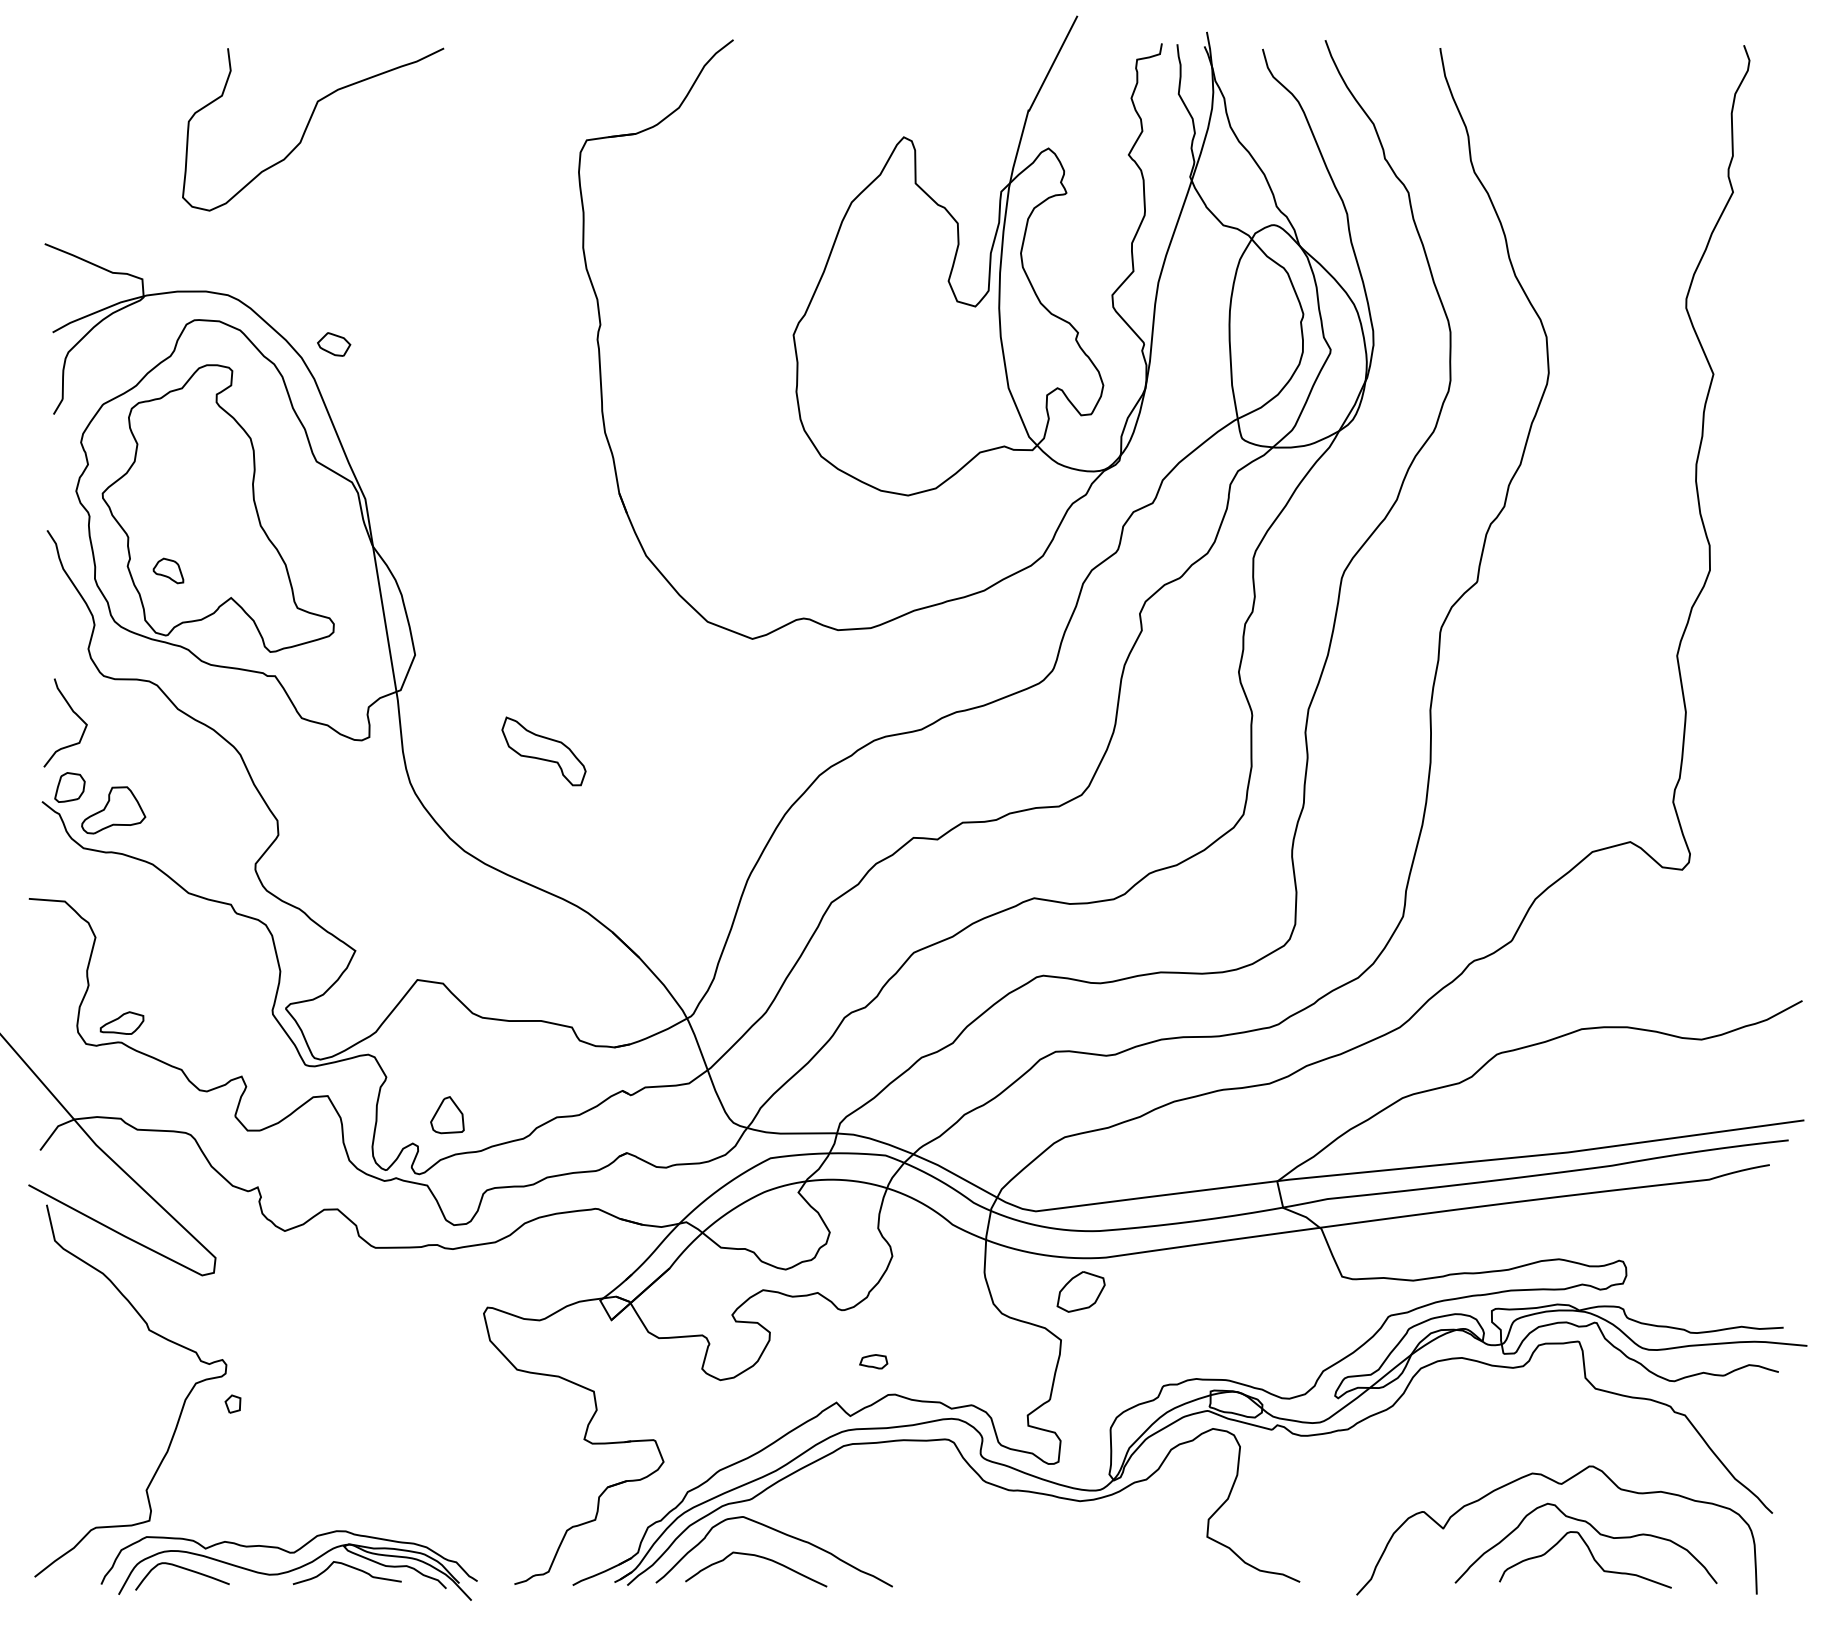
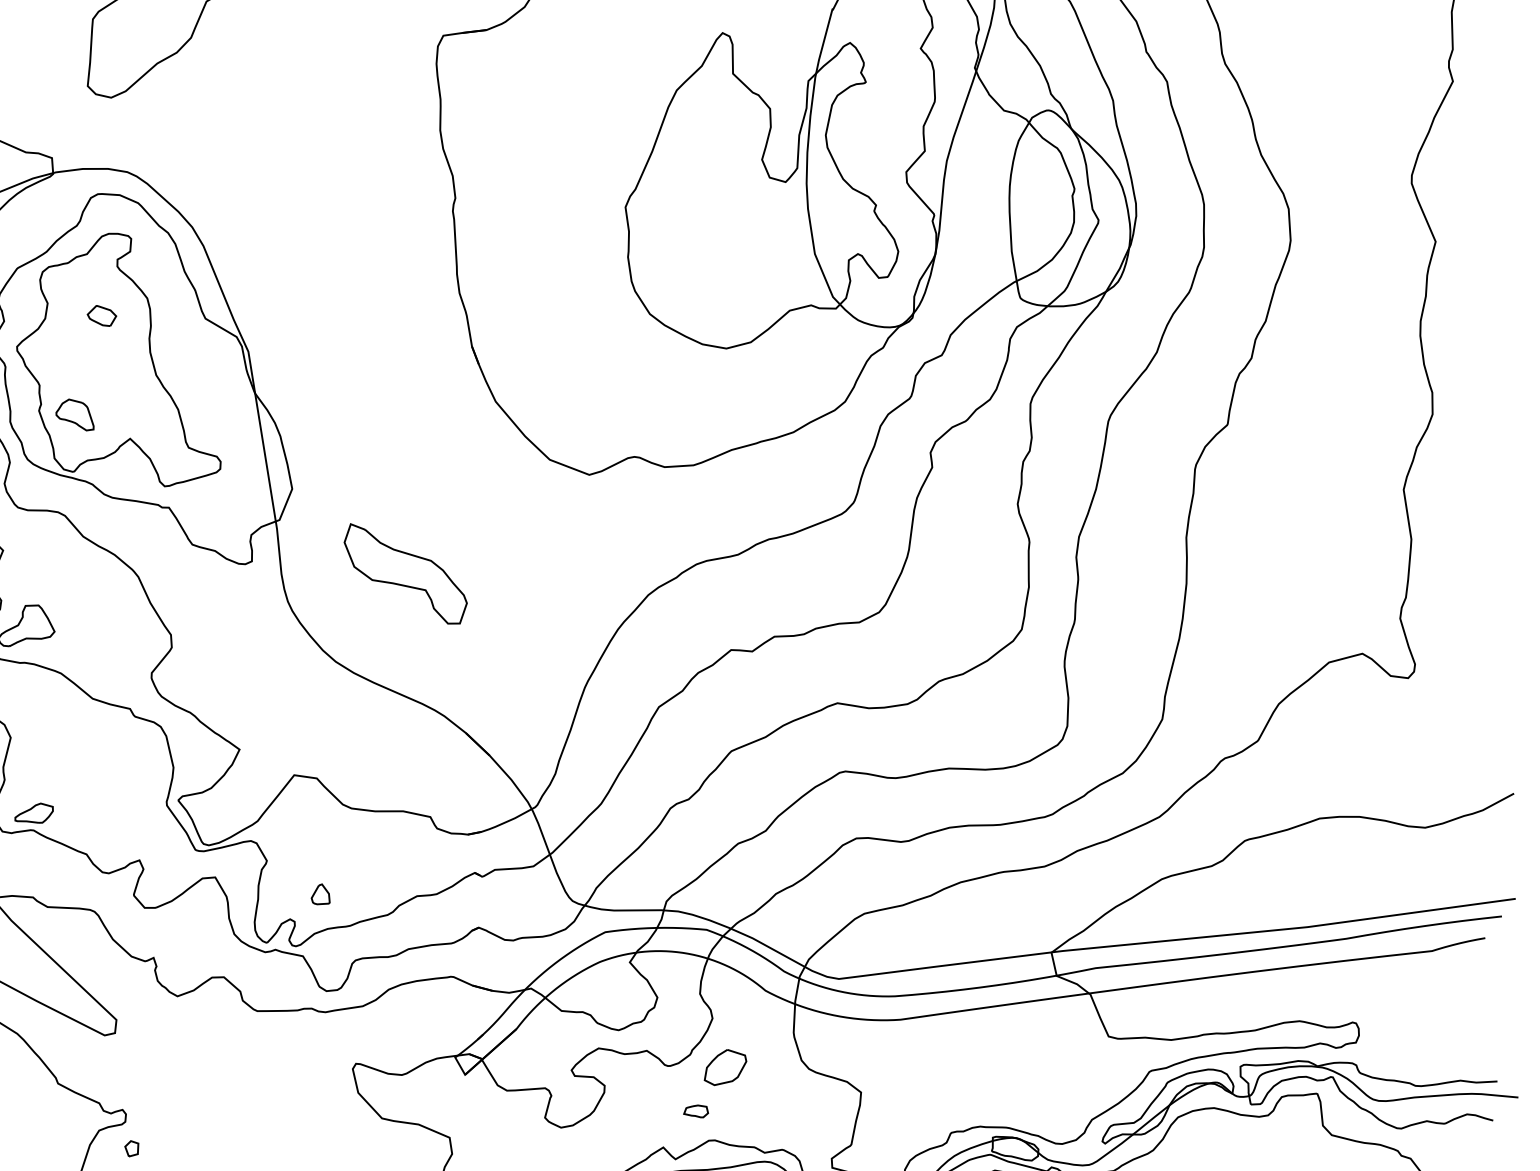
part: (334, 344) -> (102, 315), moved
part: (168, 570) -> (75, 414), size x1.43
part: (543, 751) -> (405, 573), size x1.67
part: (447, 1115) -> (320, 894), size x0.62
part: (1080, 1291) -> (724, 1067), moved

